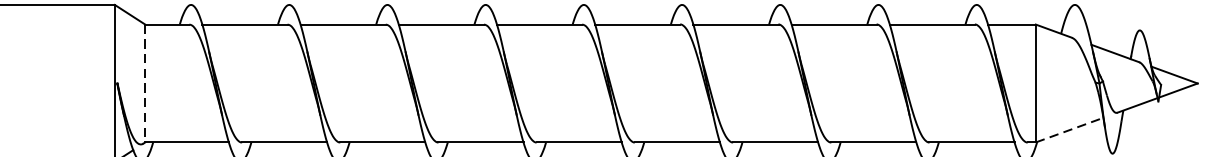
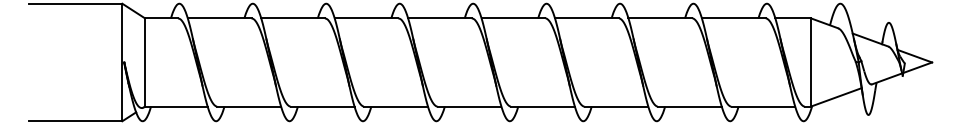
line: (145, 83) -> (145, 62), dashed -> solid
line: (1069, 130) -> (836, 97), dashed -> solid

